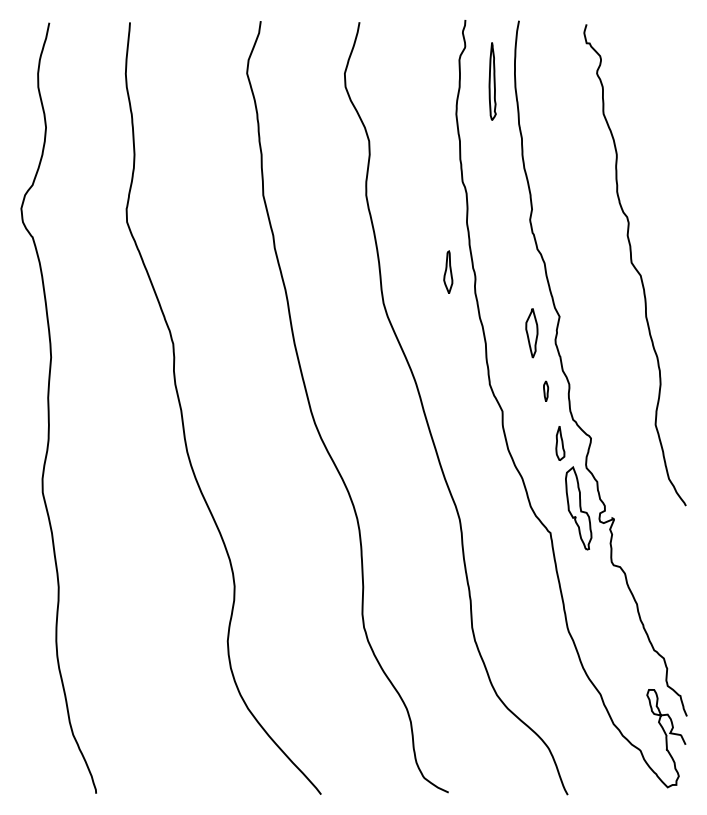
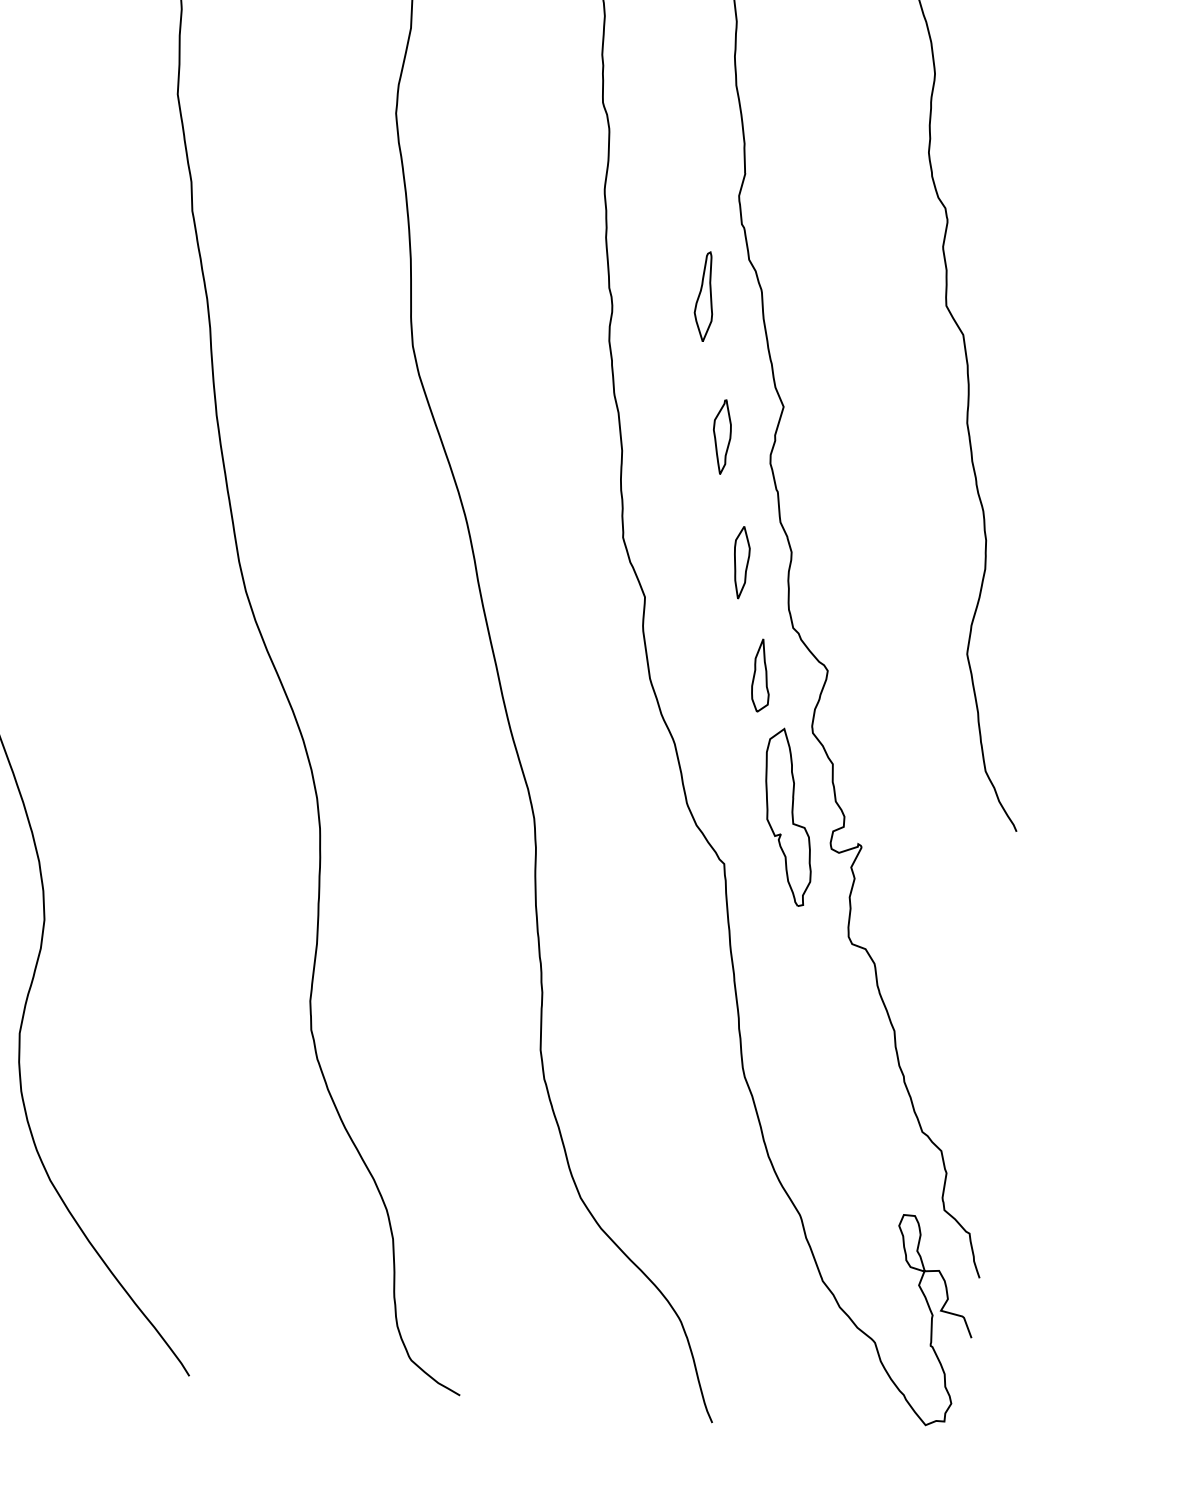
part: (448, 271) -> (705, 294), moved
part: (531, 332) -> (721, 435), size x0.71
part: (545, 391) -> (739, 562), size x1.67

